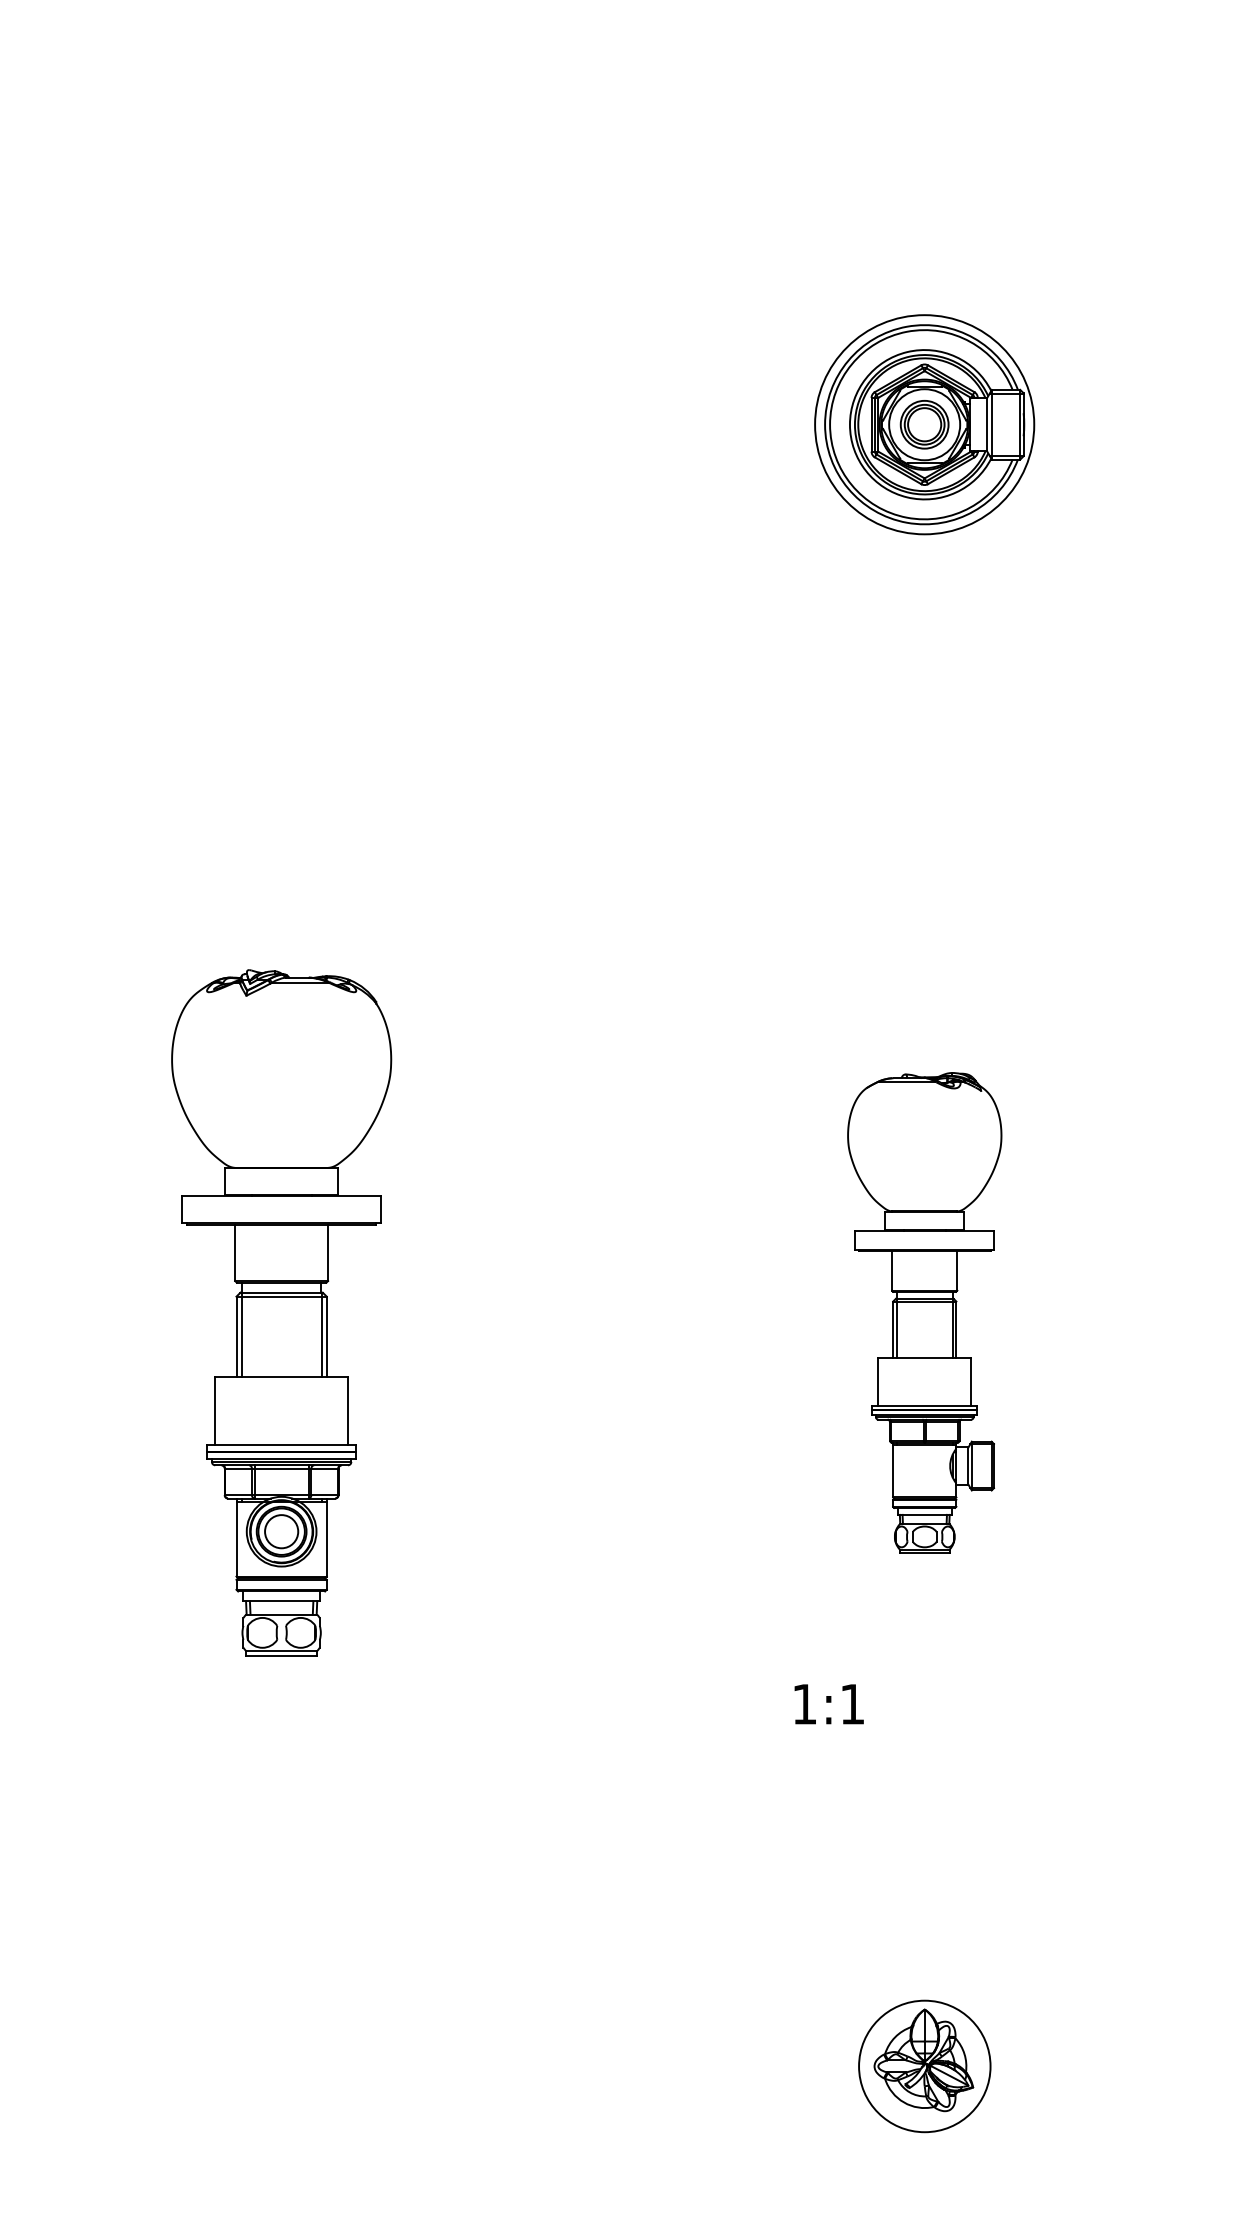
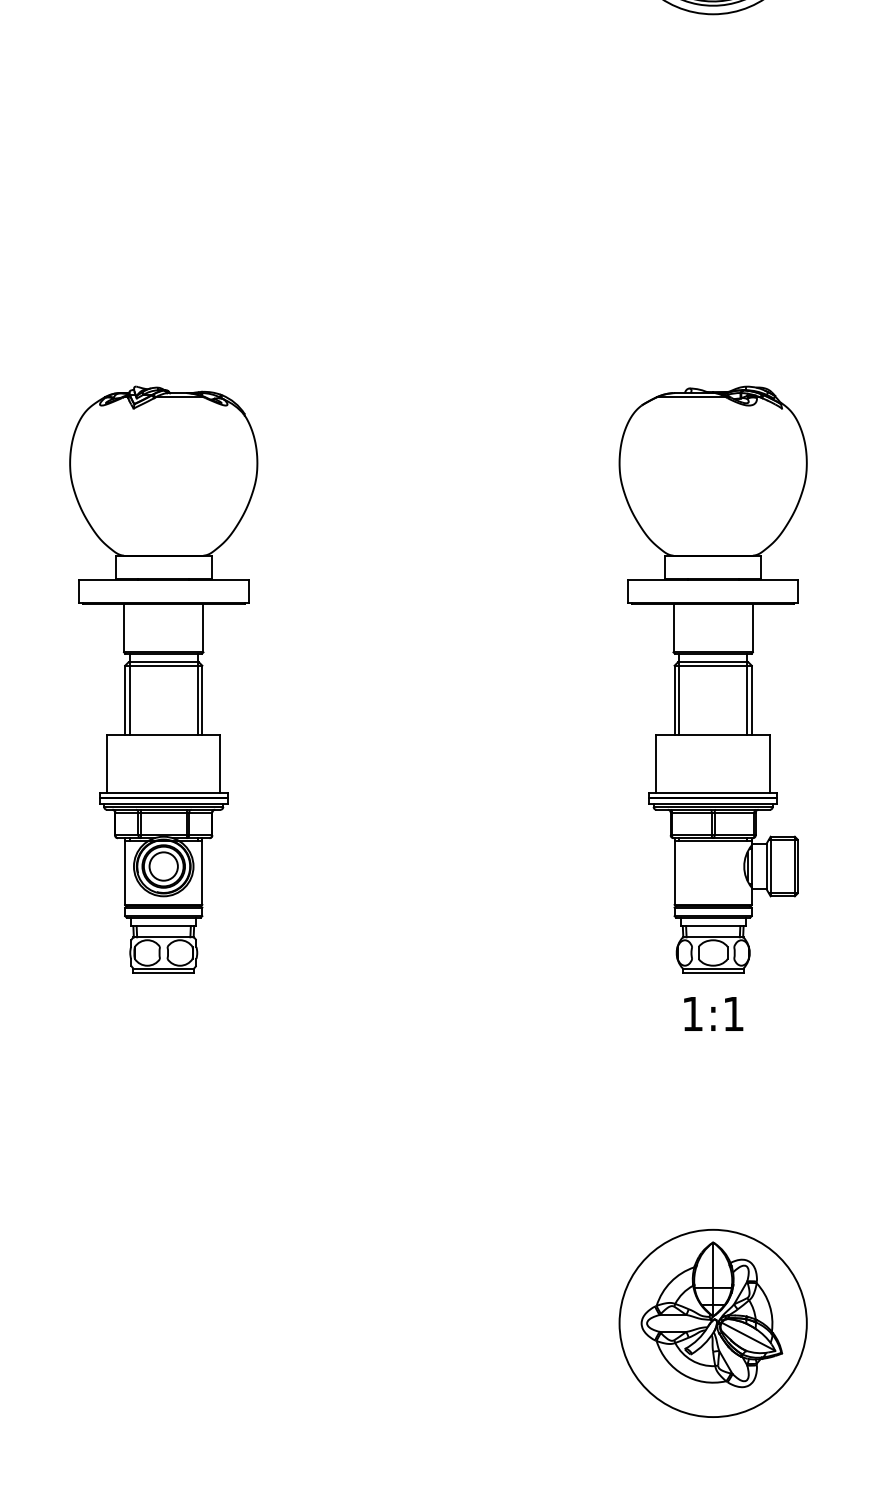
part: (924, 1312) -> (713, 679), size x1.43
text: (828, 1704) -> (713, 1014), moved
part: (924, 2066) -> (713, 1323), size x1.67

